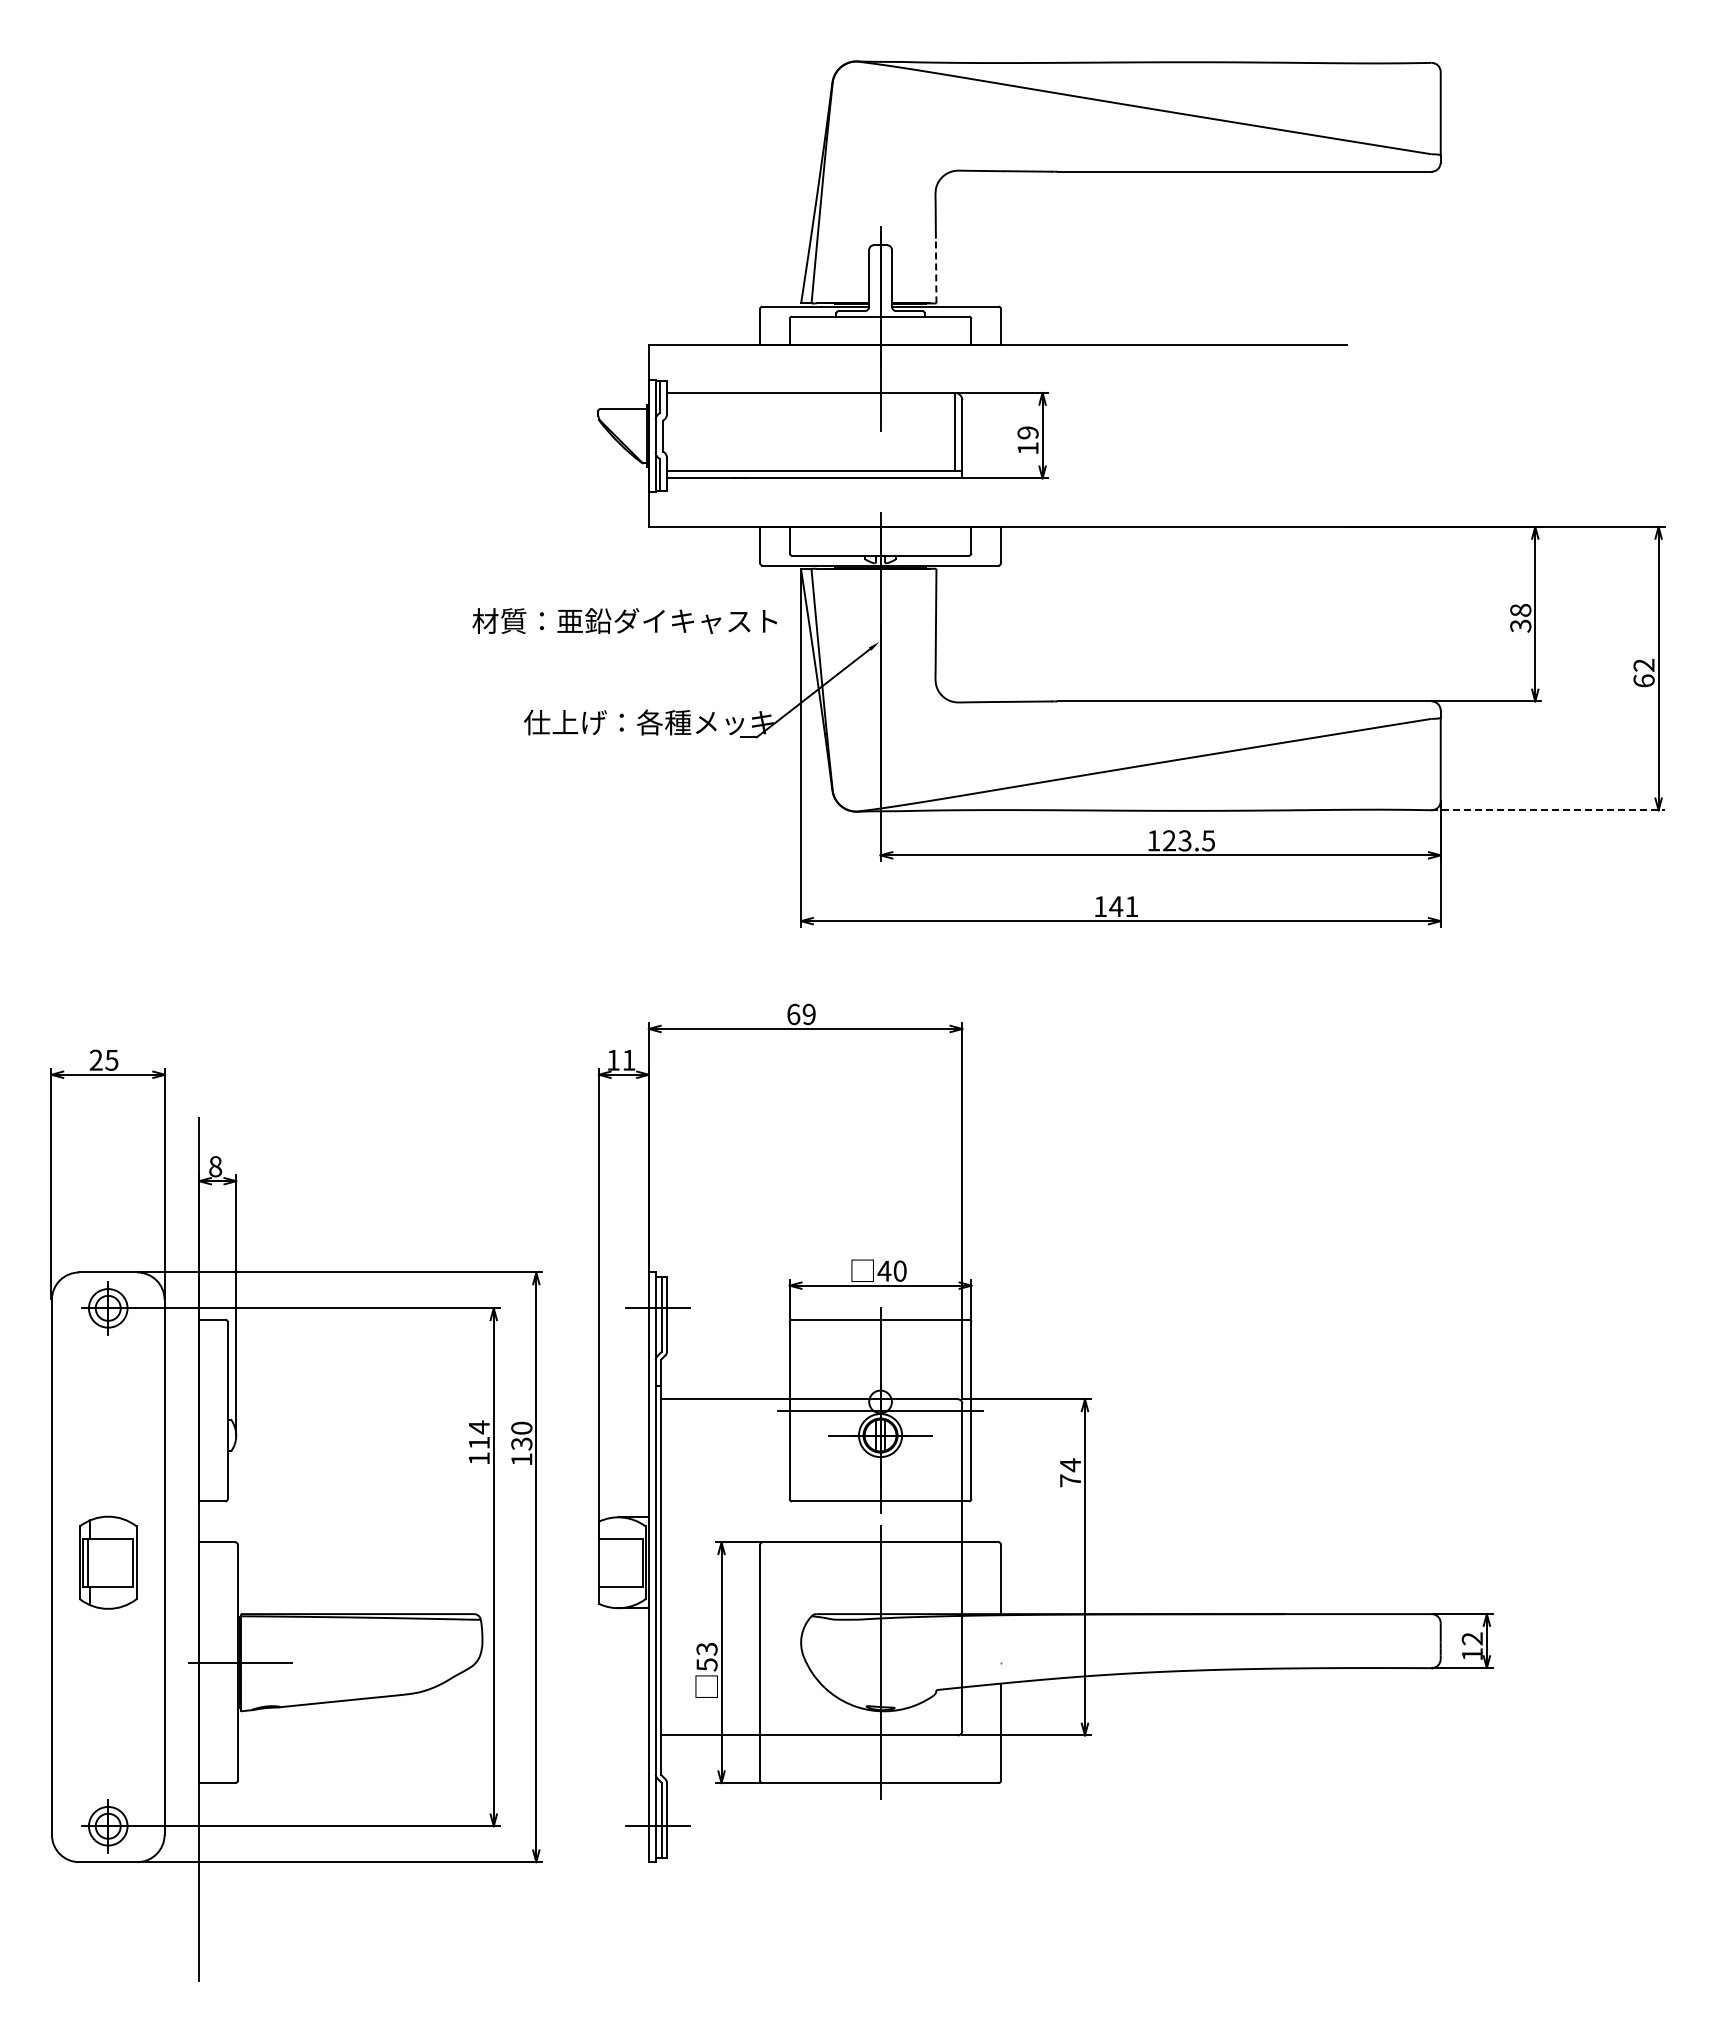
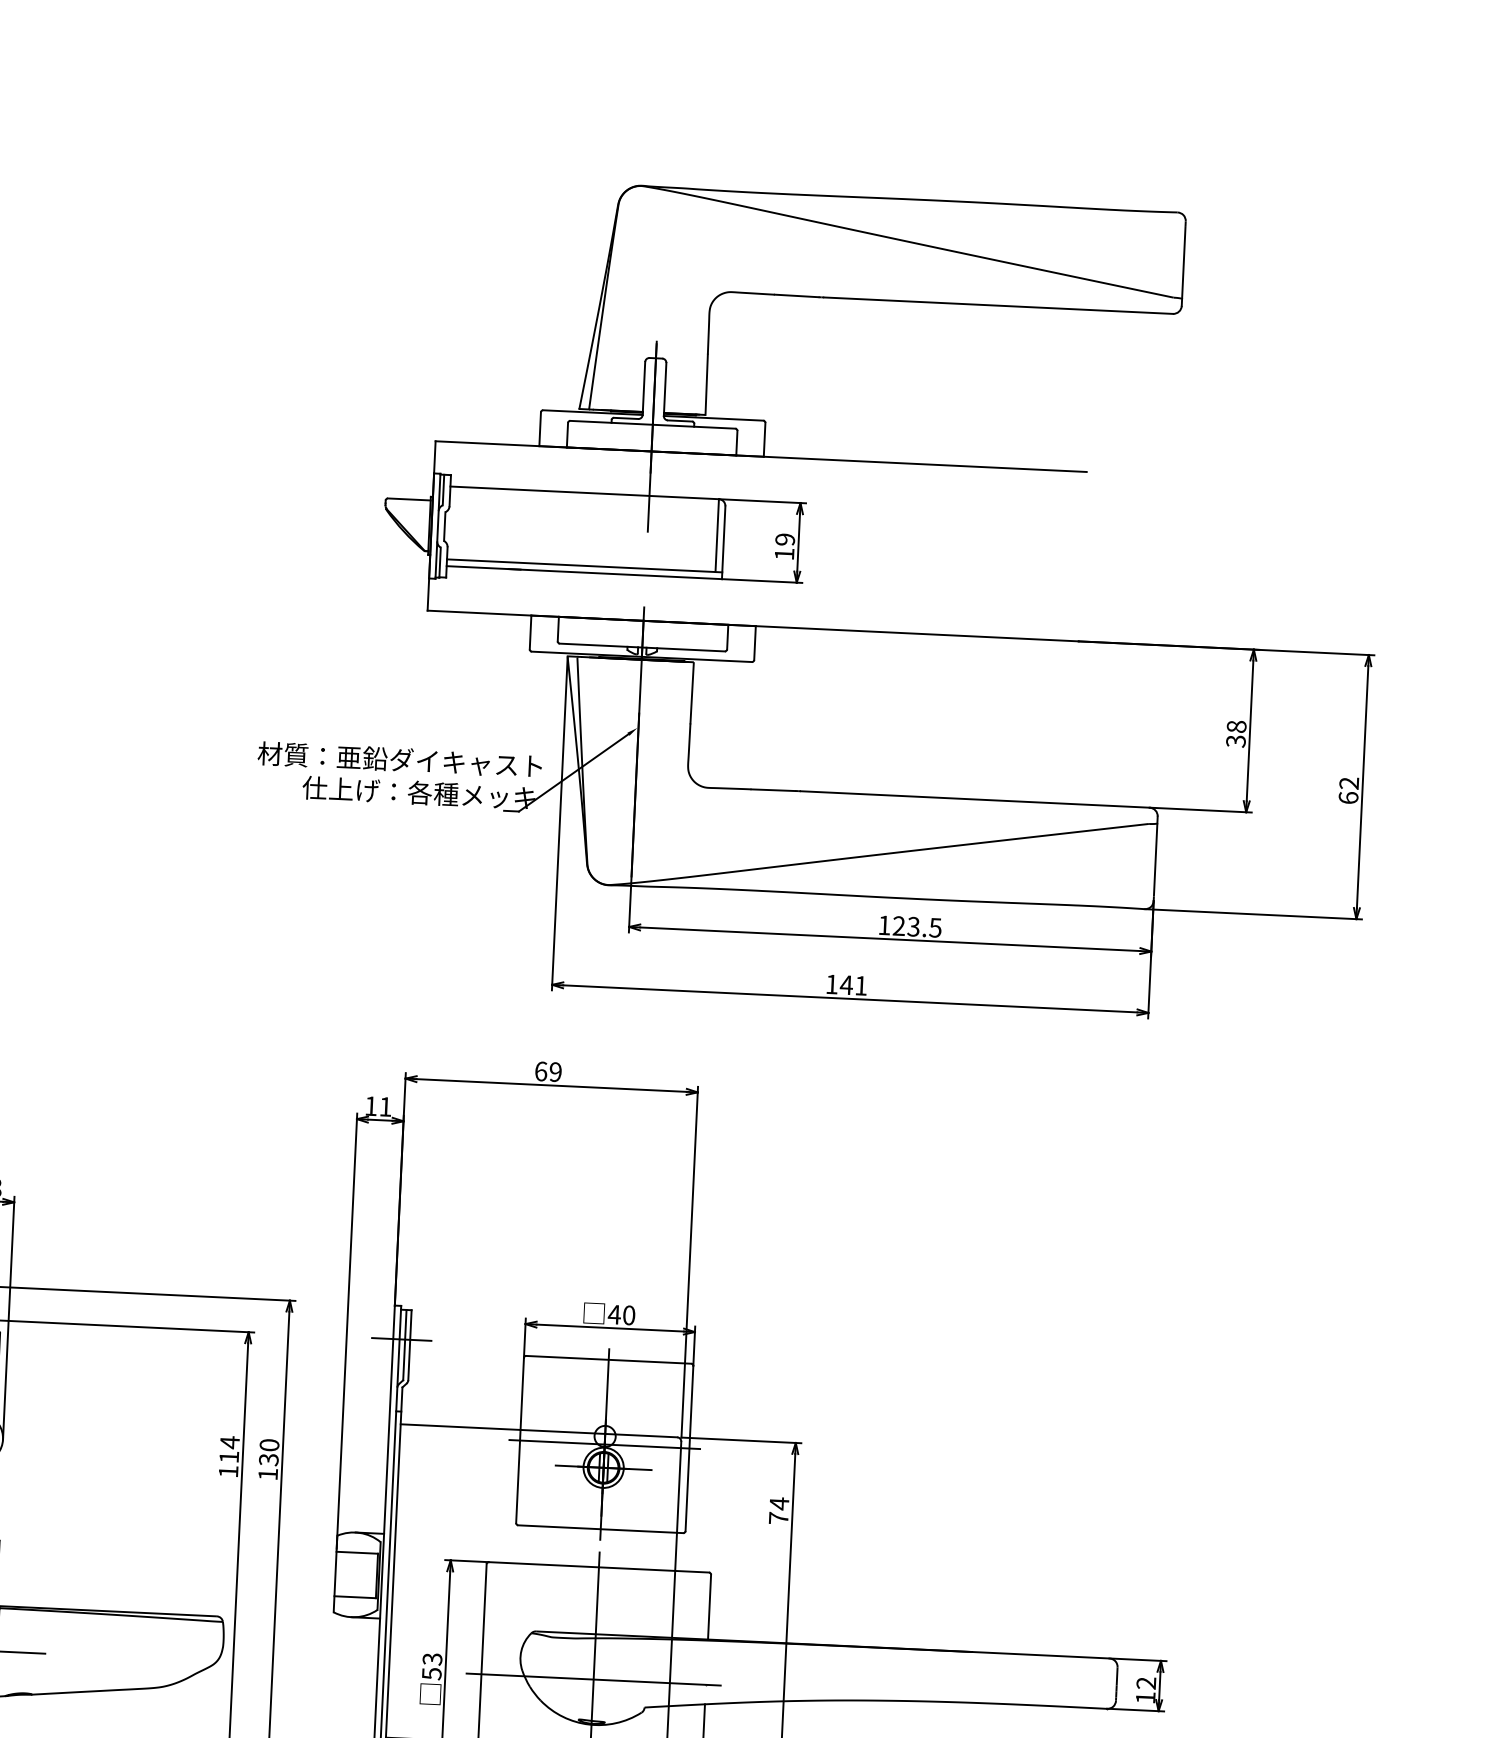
line: (936, 270) -> (707, 384), dashed -> solid
text: (624, 621) -> (399, 760), moved
line: (1547, 810) -> (1252, 914), dashed -> solid
line: (880, 1662) -> (593, 1679), added

